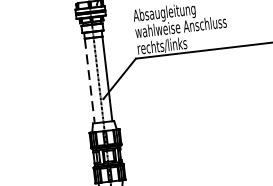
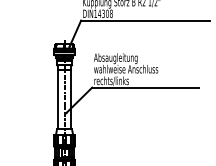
line: (90, 81) -> (58, 99), dashed -> solid

